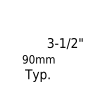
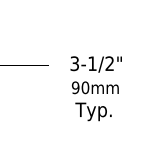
text: (38, 68) -> (95, 101), moved

